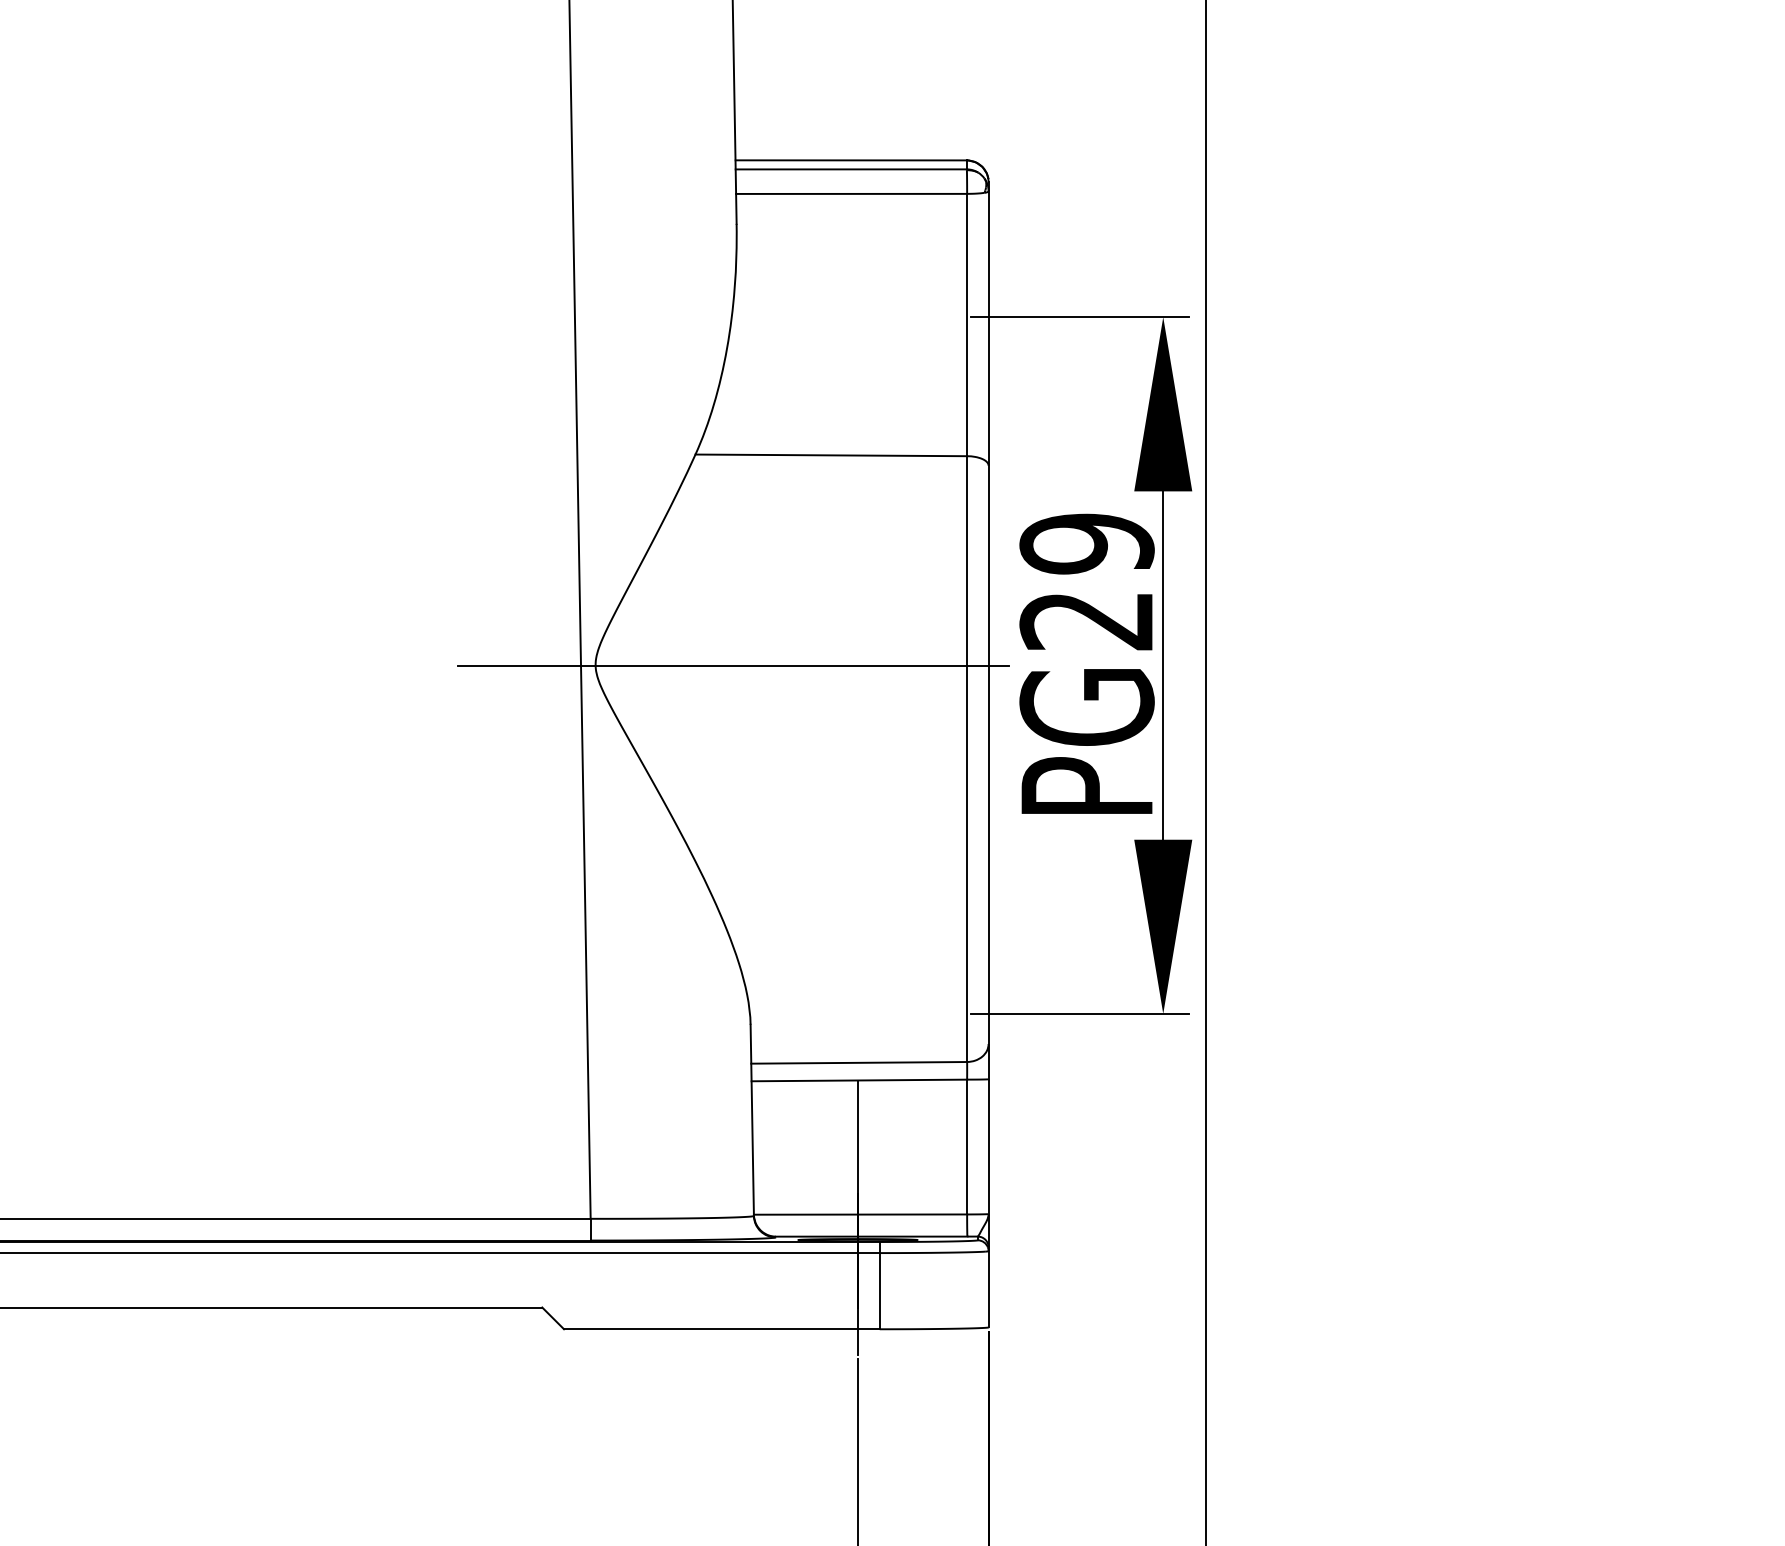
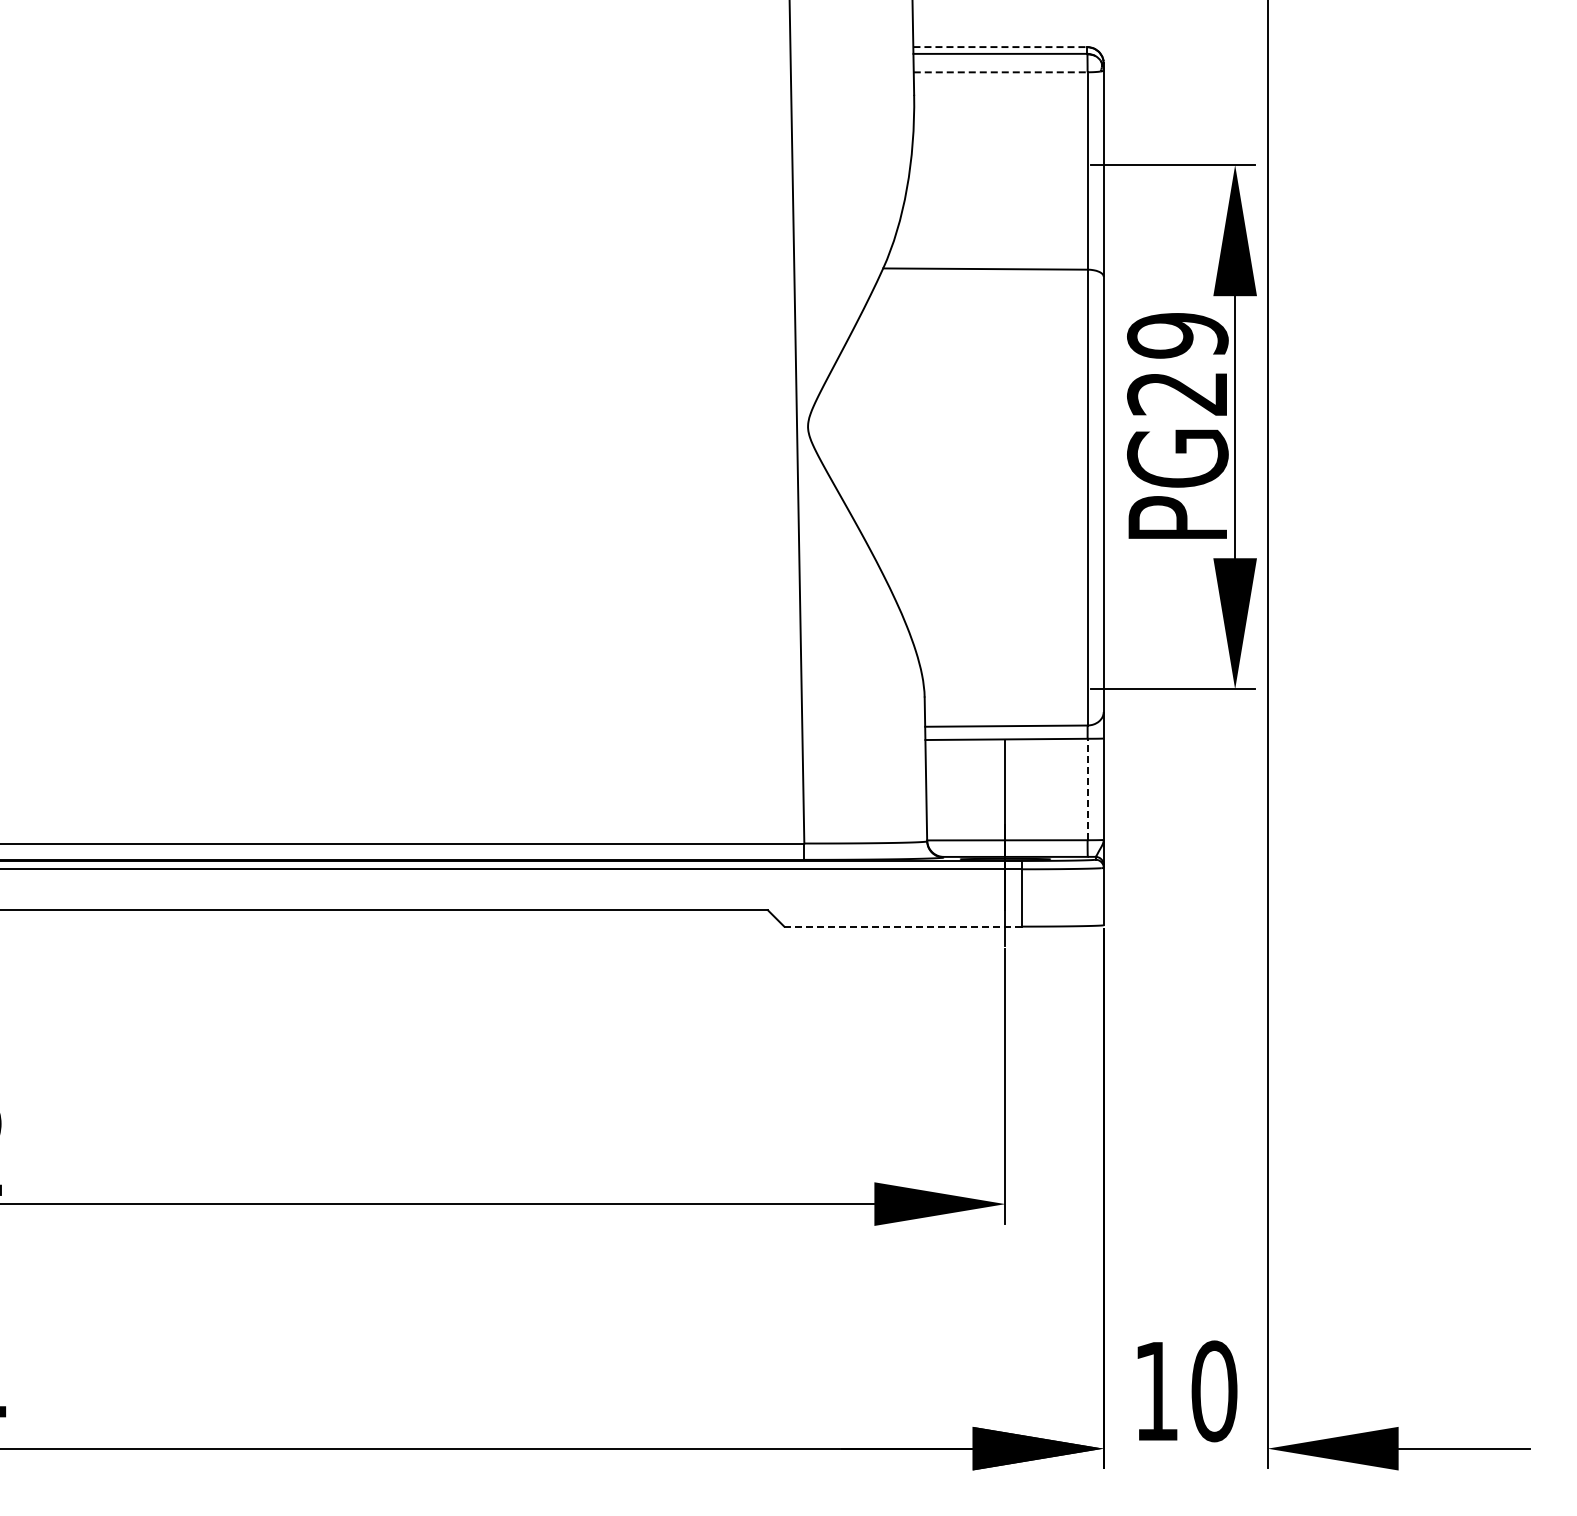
line: (851, 160) -> (1000, 47), solid -> dashed
line: (851, 194) -> (1000, 72), solid -> dashed
line: (733, 665) -> (911, 427), removed
line: (967, 1147) -> (1087, 789), solid -> dashed
line: (722, 1329) -> (903, 926), solid -> dashed

